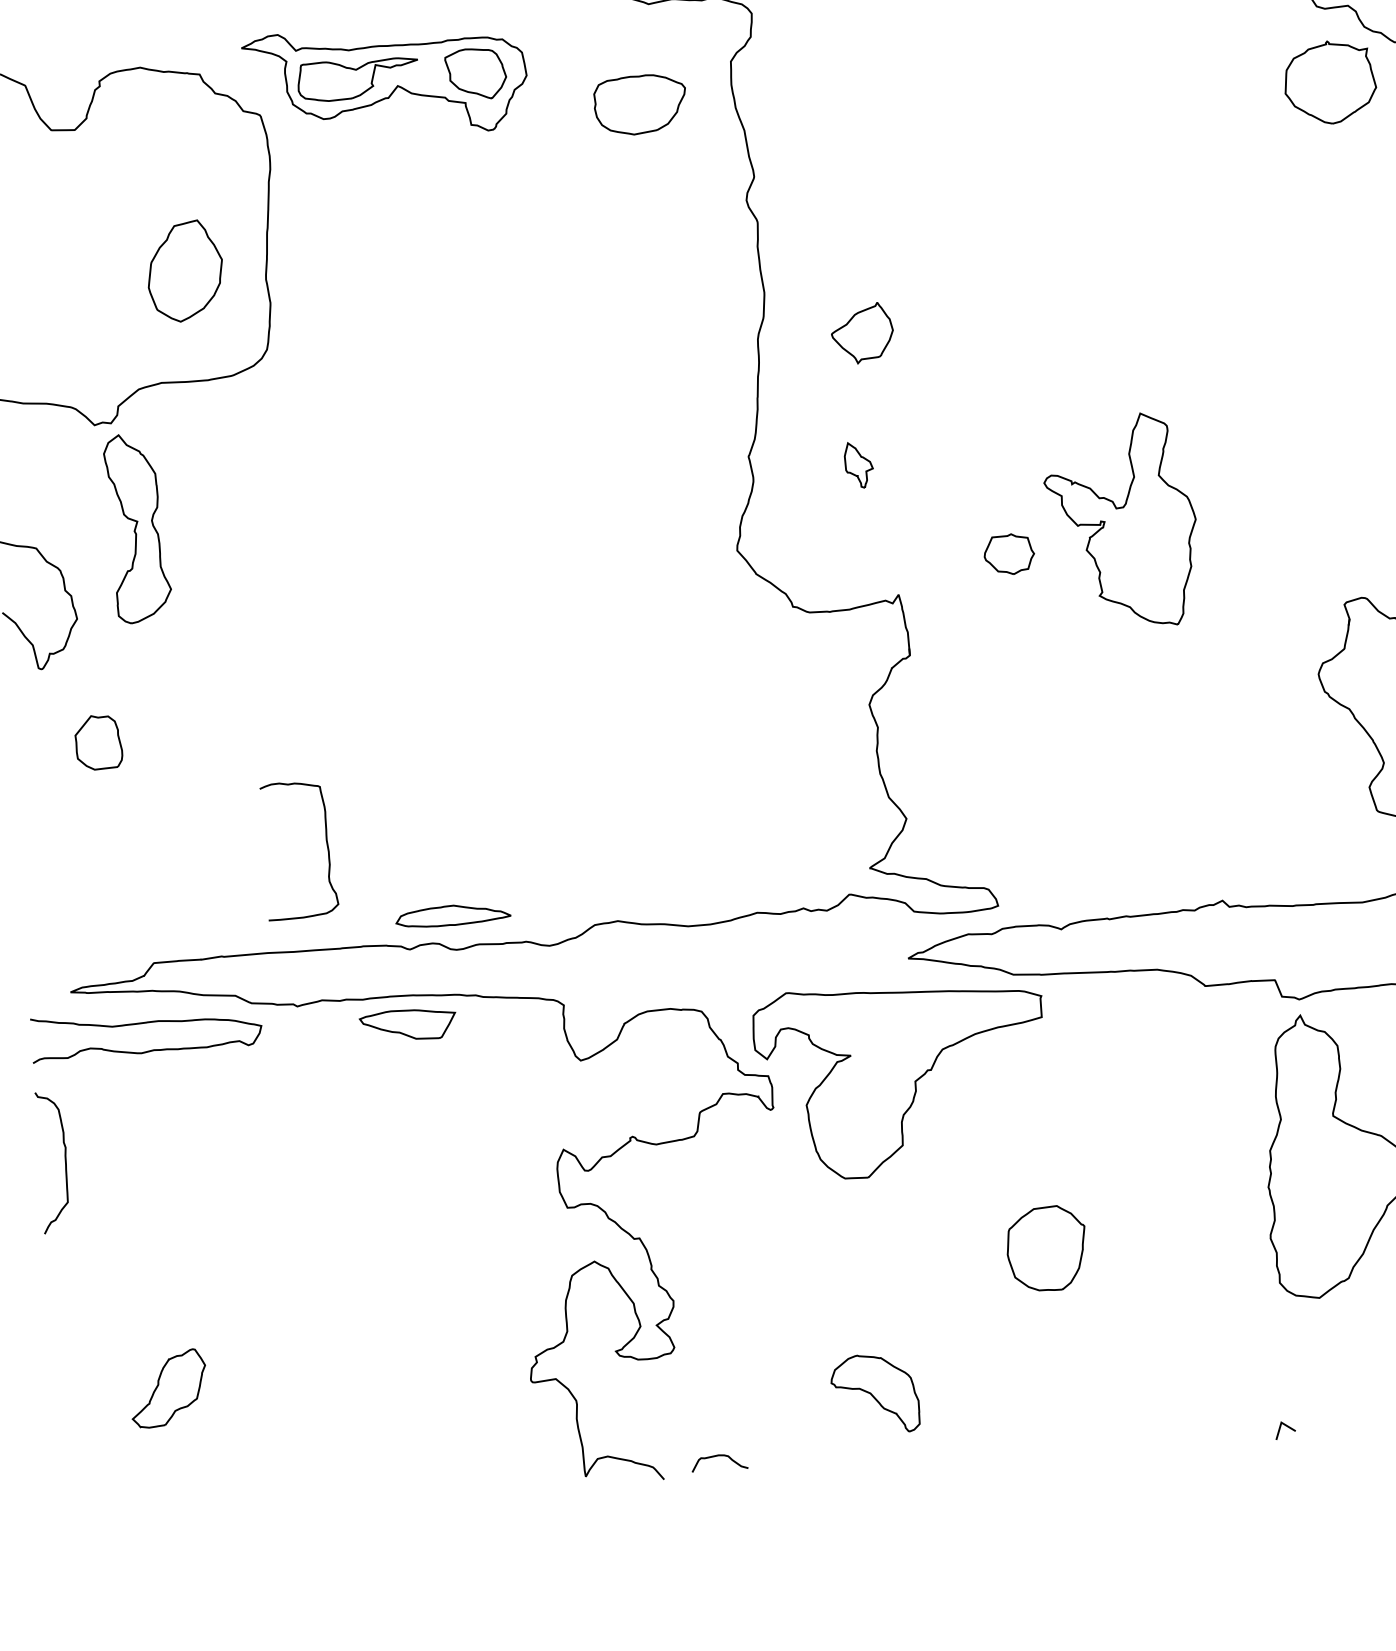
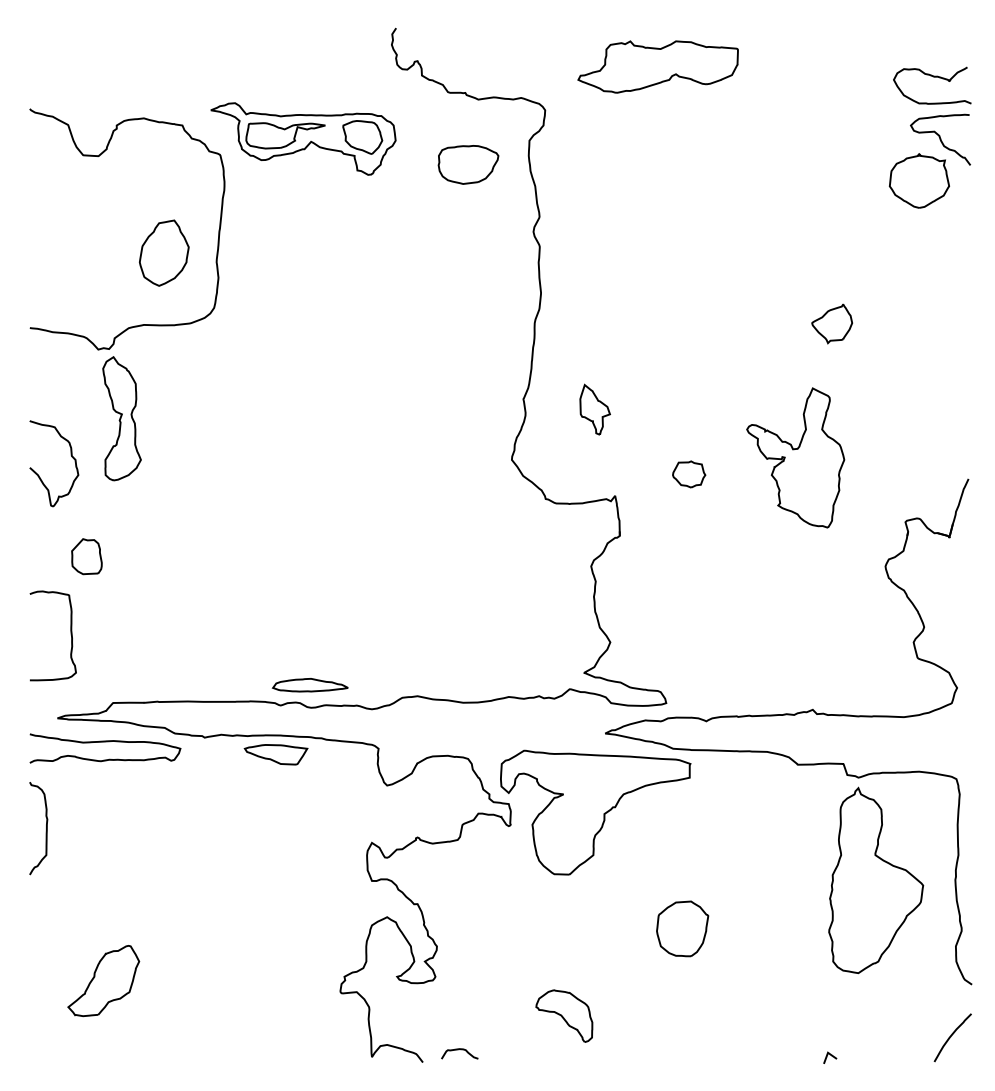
part: (862, 332) -> (832, 323), moved
part: (858, 465) -> (594, 409), size x1.67
part: (1121, 520) -> (795, 457), moved
curve: (326, 847) -> (70, 635), moved
part: (168, 1389) -> (103, 981), size x1.43

